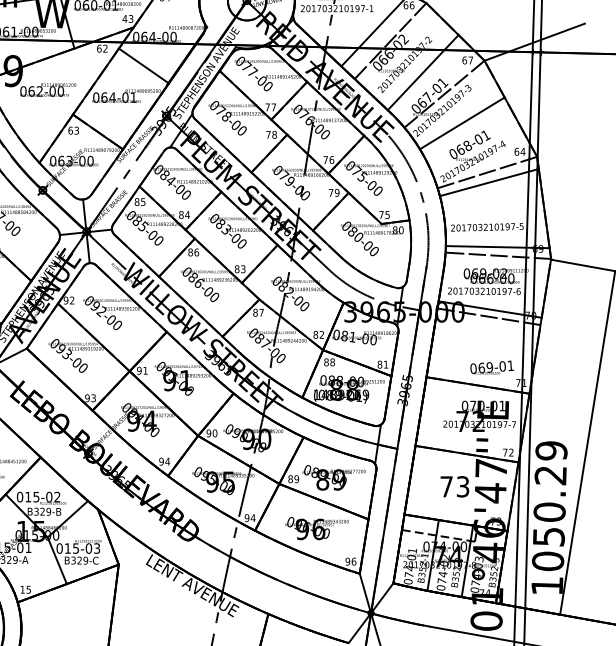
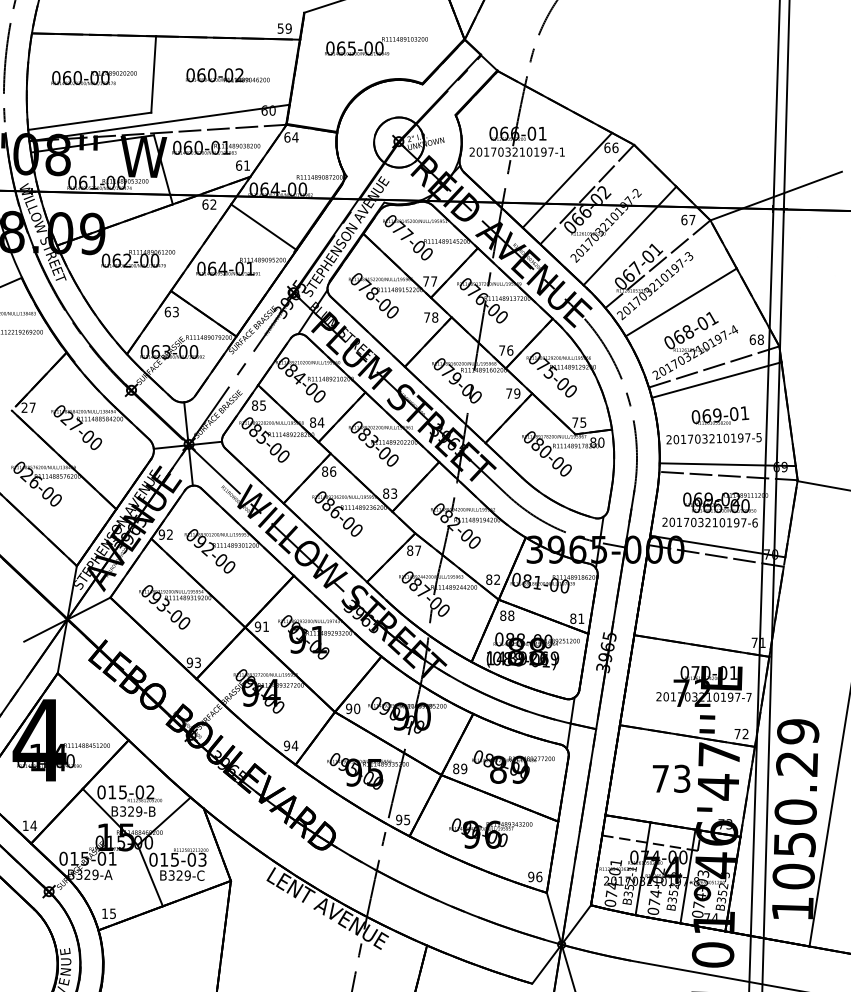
text: (127, 18) -> (242, 165), 43 -> 61
text: (522, 151) -> (760, 339), 64 -> 68
text: (492, 367) -> (720, 415), moved
text: (252, 517) -> (406, 819), 94 -> 95

